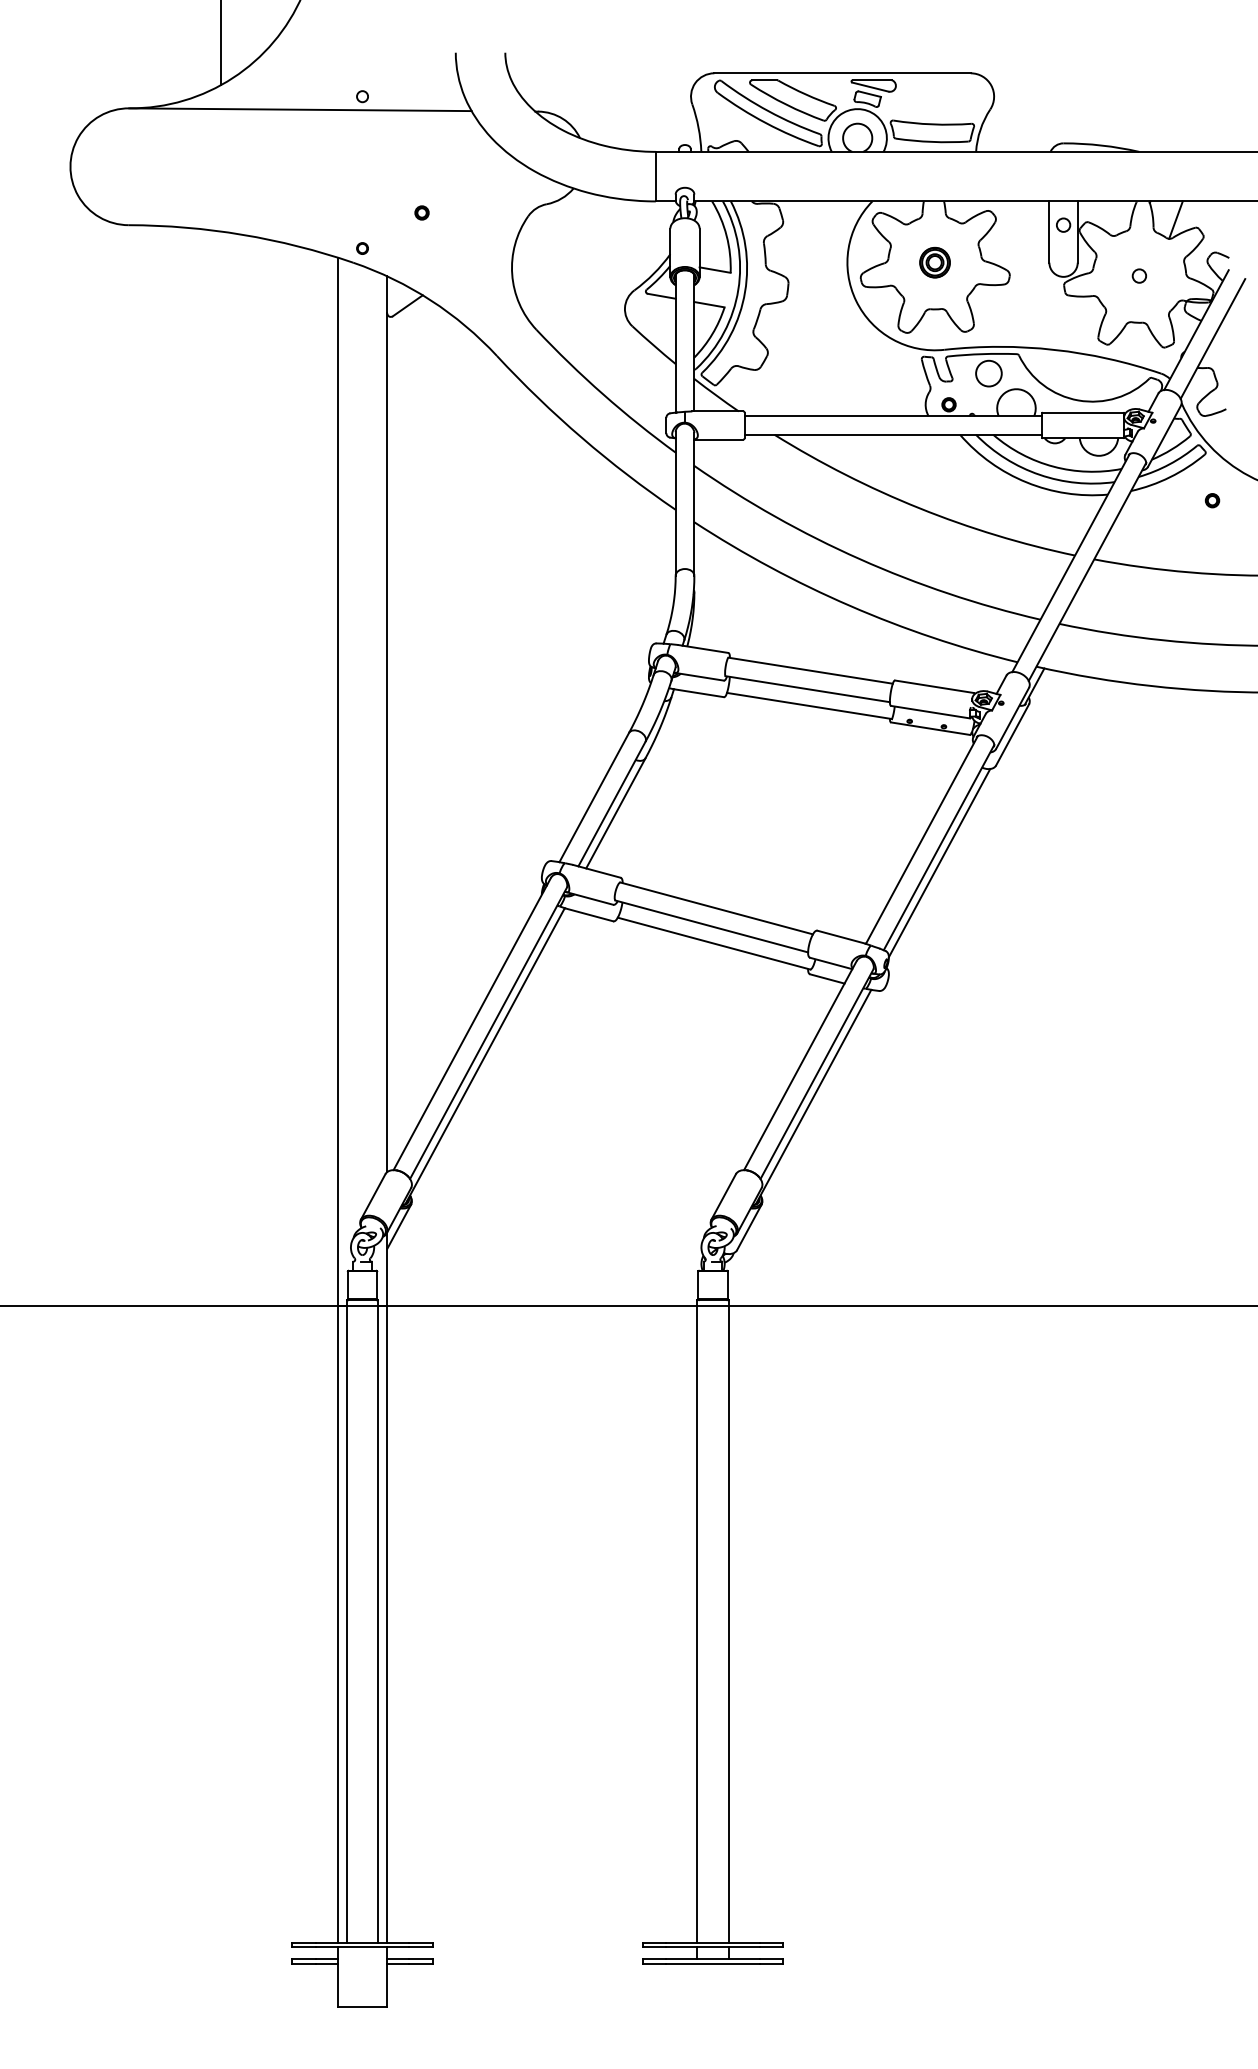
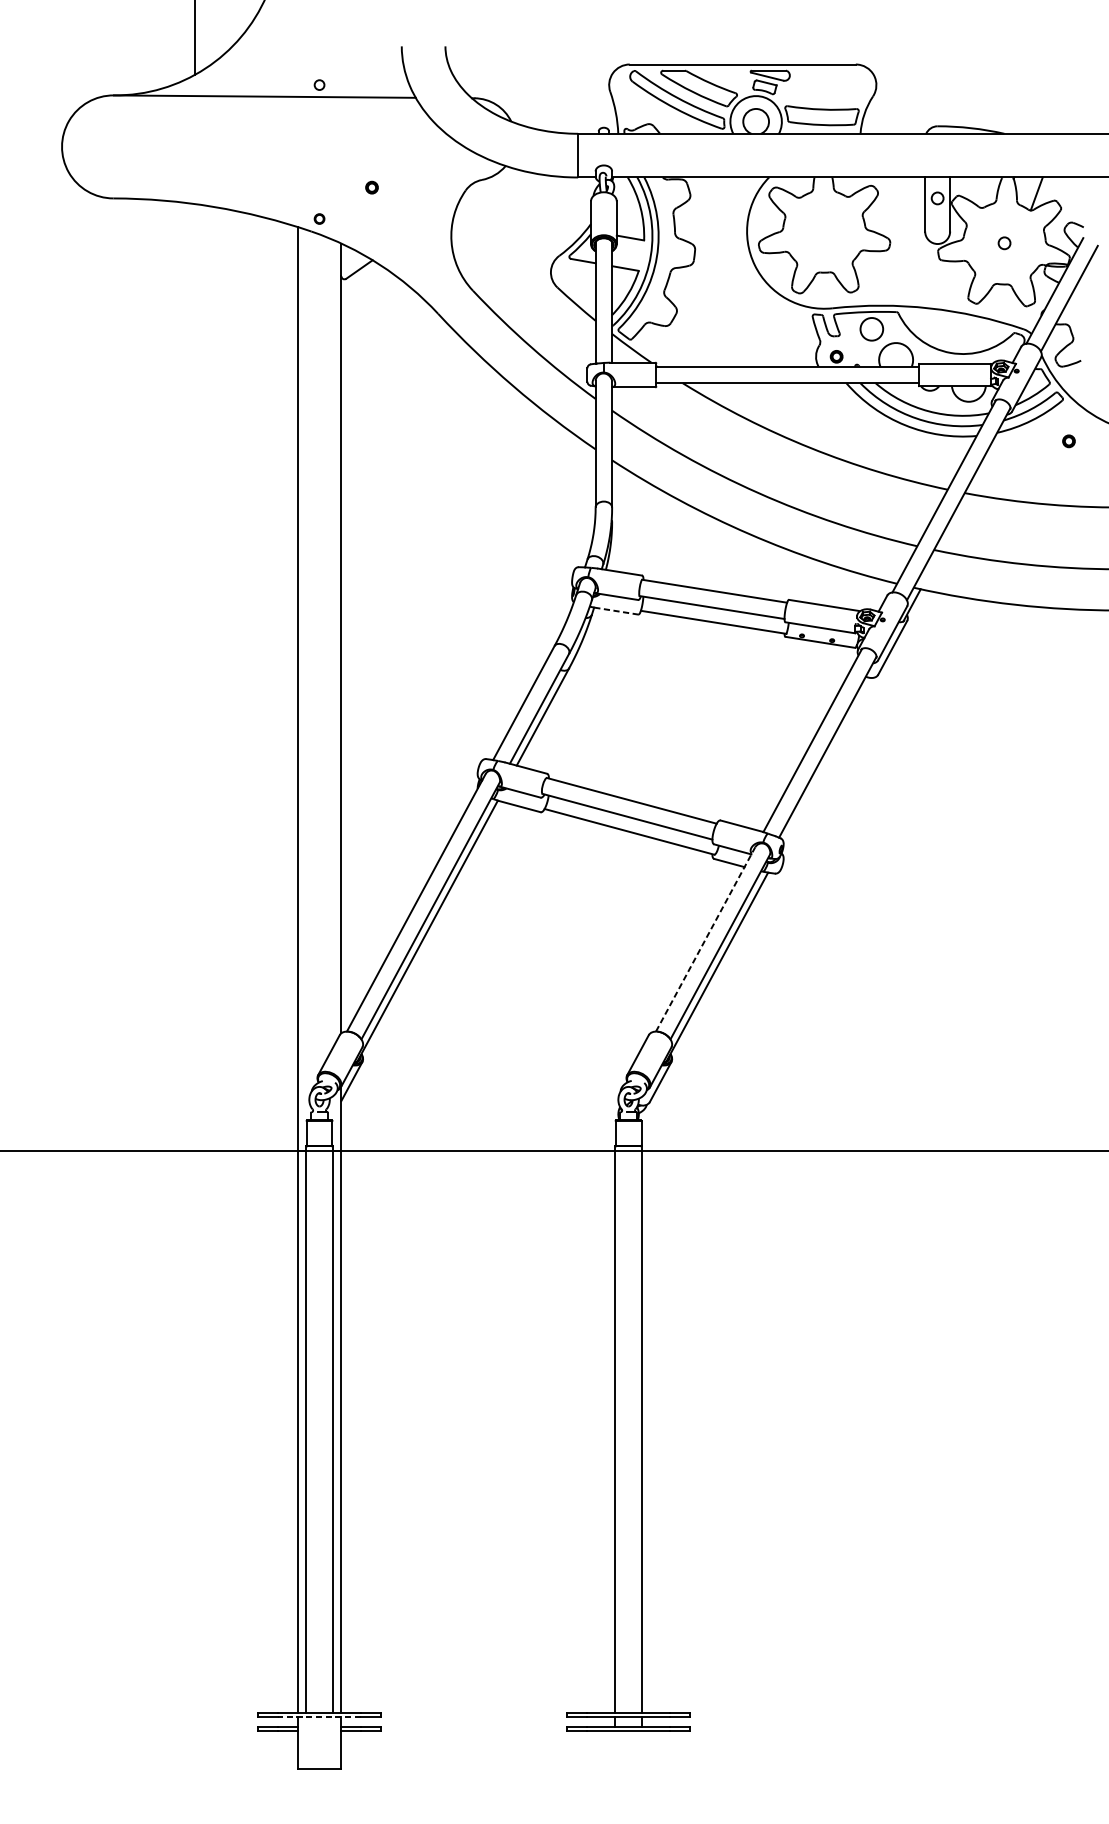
part: (934, 262) -> (823, 231), removed
line: (699, 693) -> (616, 611), solid -> dashed
line: (939, 863) -> (828, 761), removed
line: (800, 1065) -> (705, 939), solid -> dashed
line: (362, 1947) -> (319, 1716), solid -> dashed

